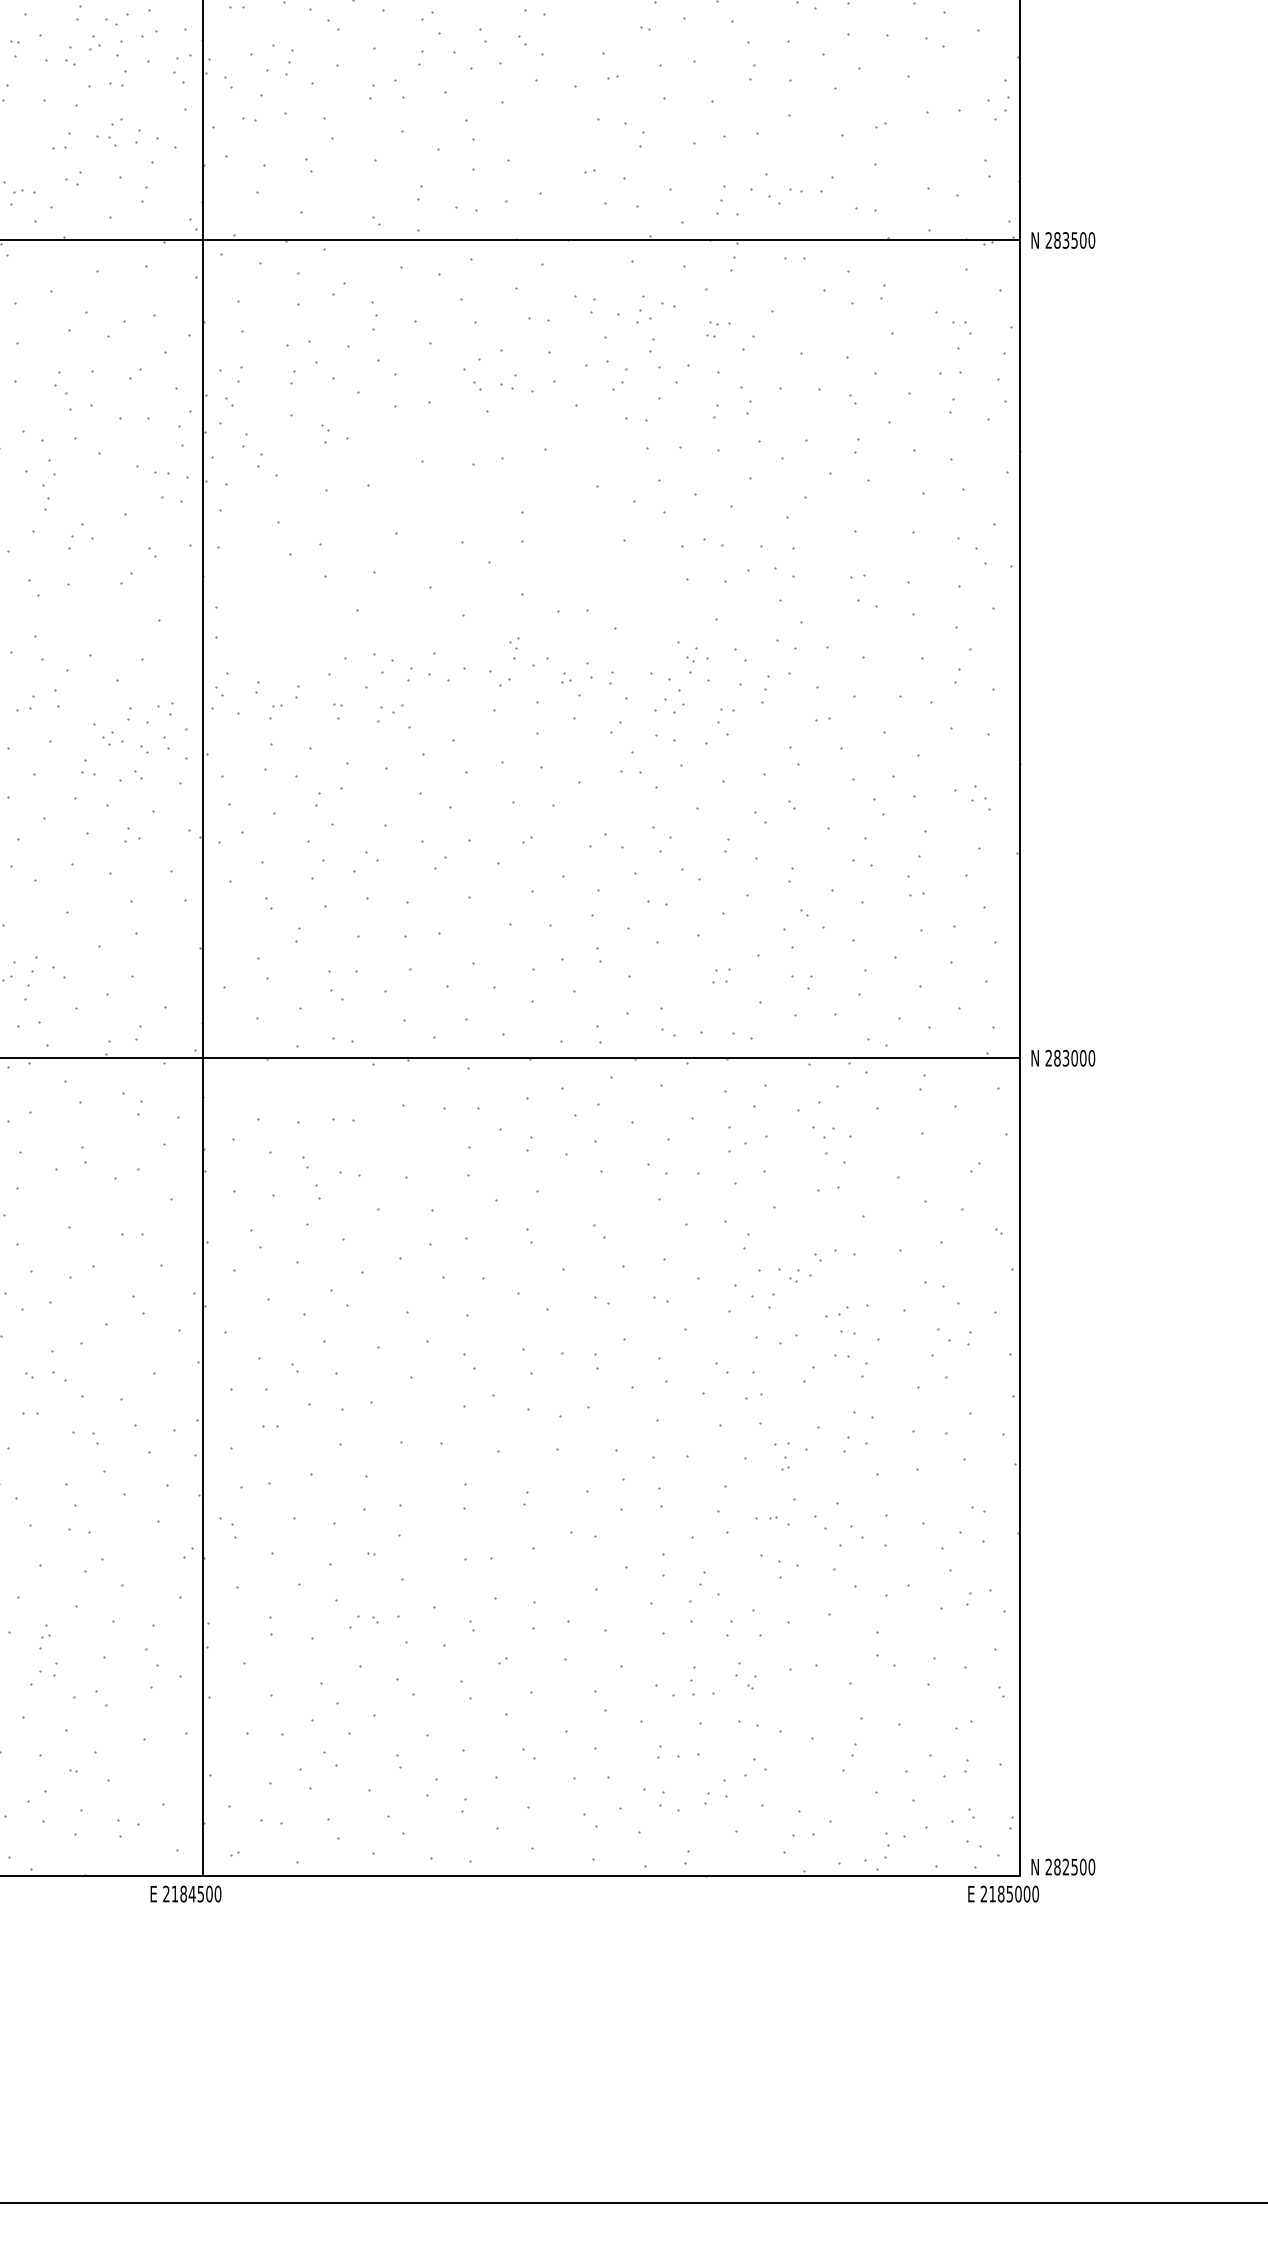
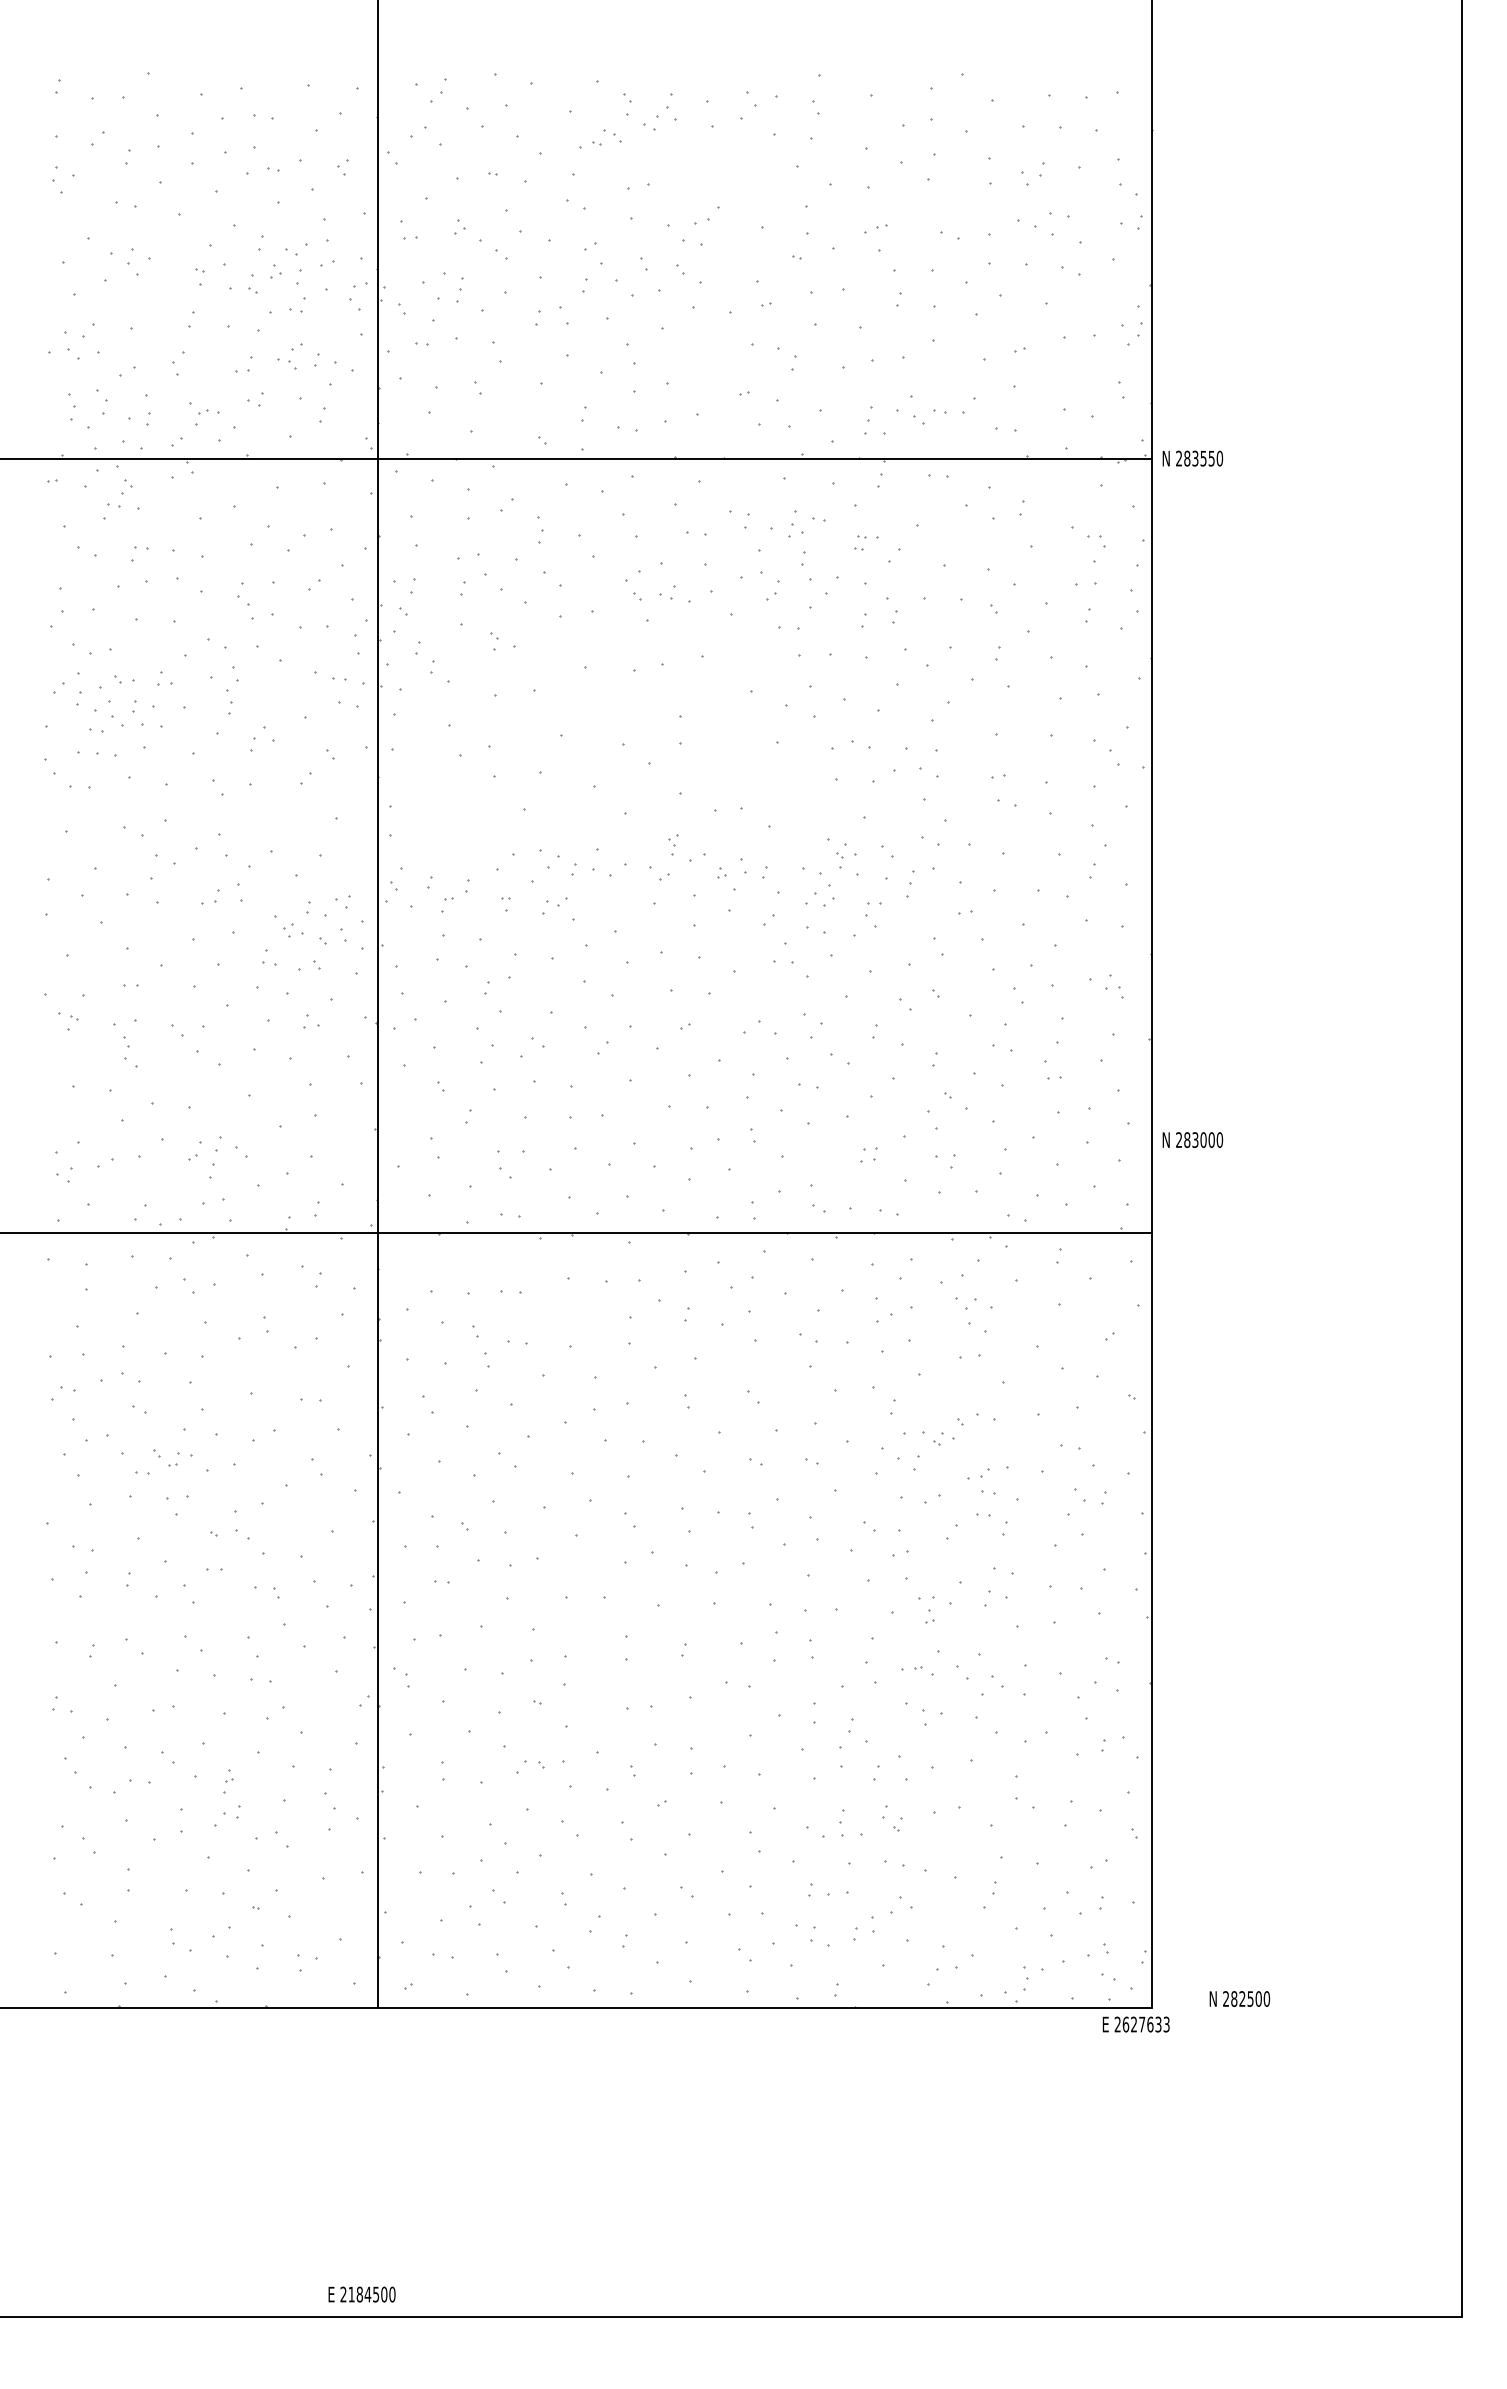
text: (1083, 240) -> (1211, 458), 283500 -> 283550
text: (1062, 1057) -> (1192, 1139), moved
text: (1062, 1866) -> (1239, 1998), moved
text: (185, 1894) -> (361, 2294), moved
text: (1013, 1894) -> (1145, 2024), 2185000 -> 2627633

